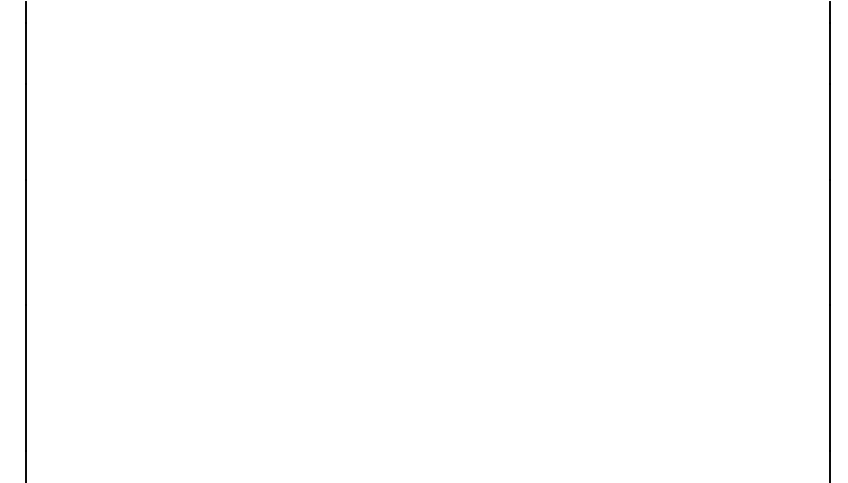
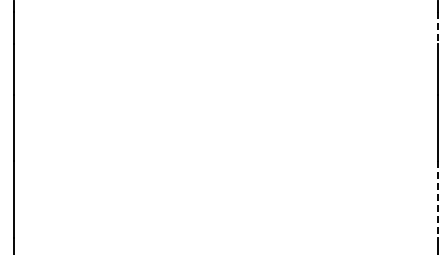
line: (829, 54) -> (438, 28), solid -> dashed
line: (829, 377) -> (438, 199), solid -> dashed

